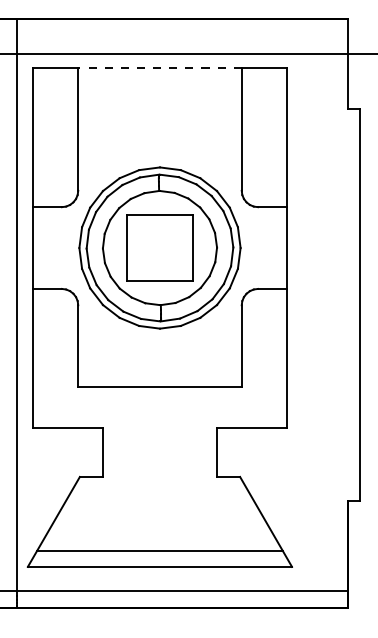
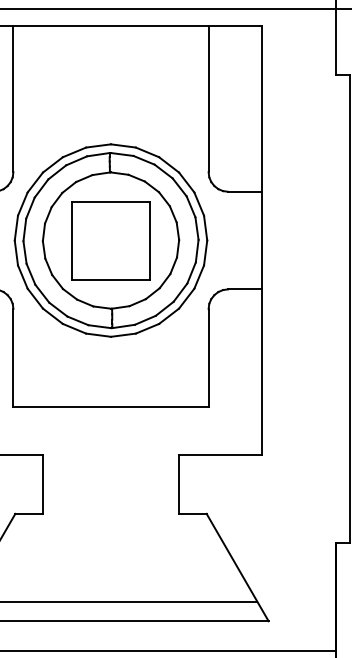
line: (160, 68) -> (111, 26), dashed -> solid

